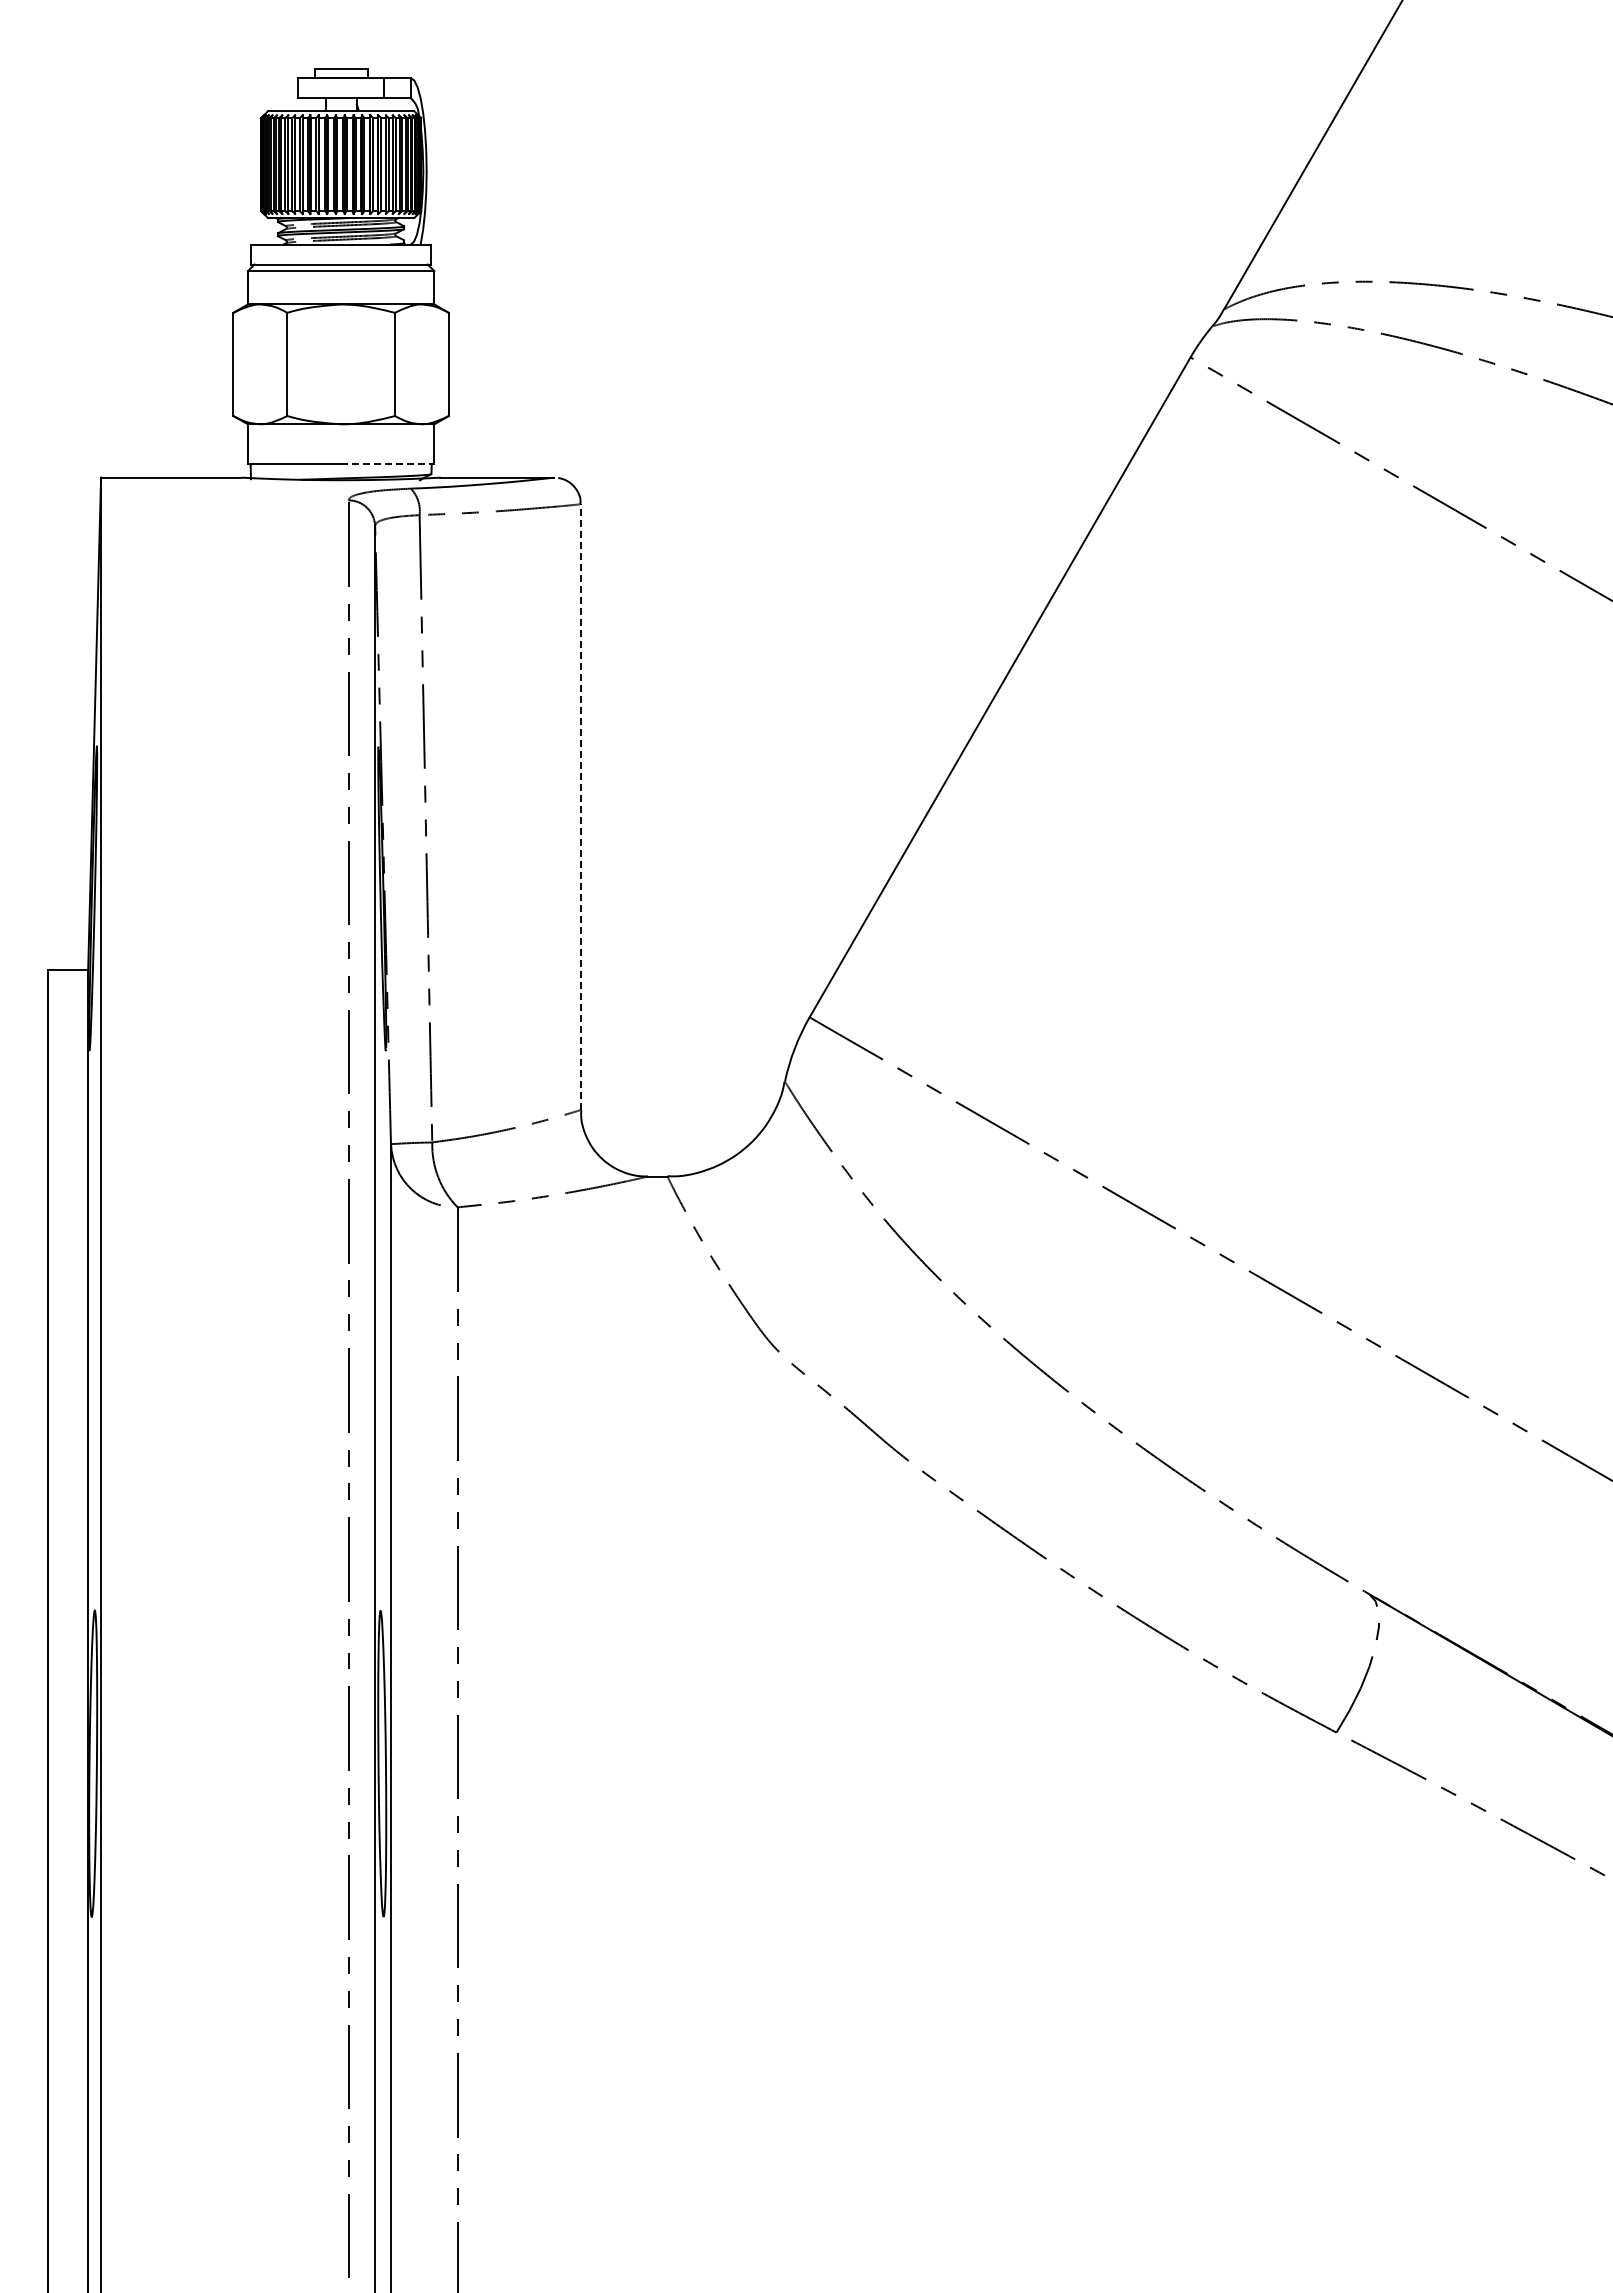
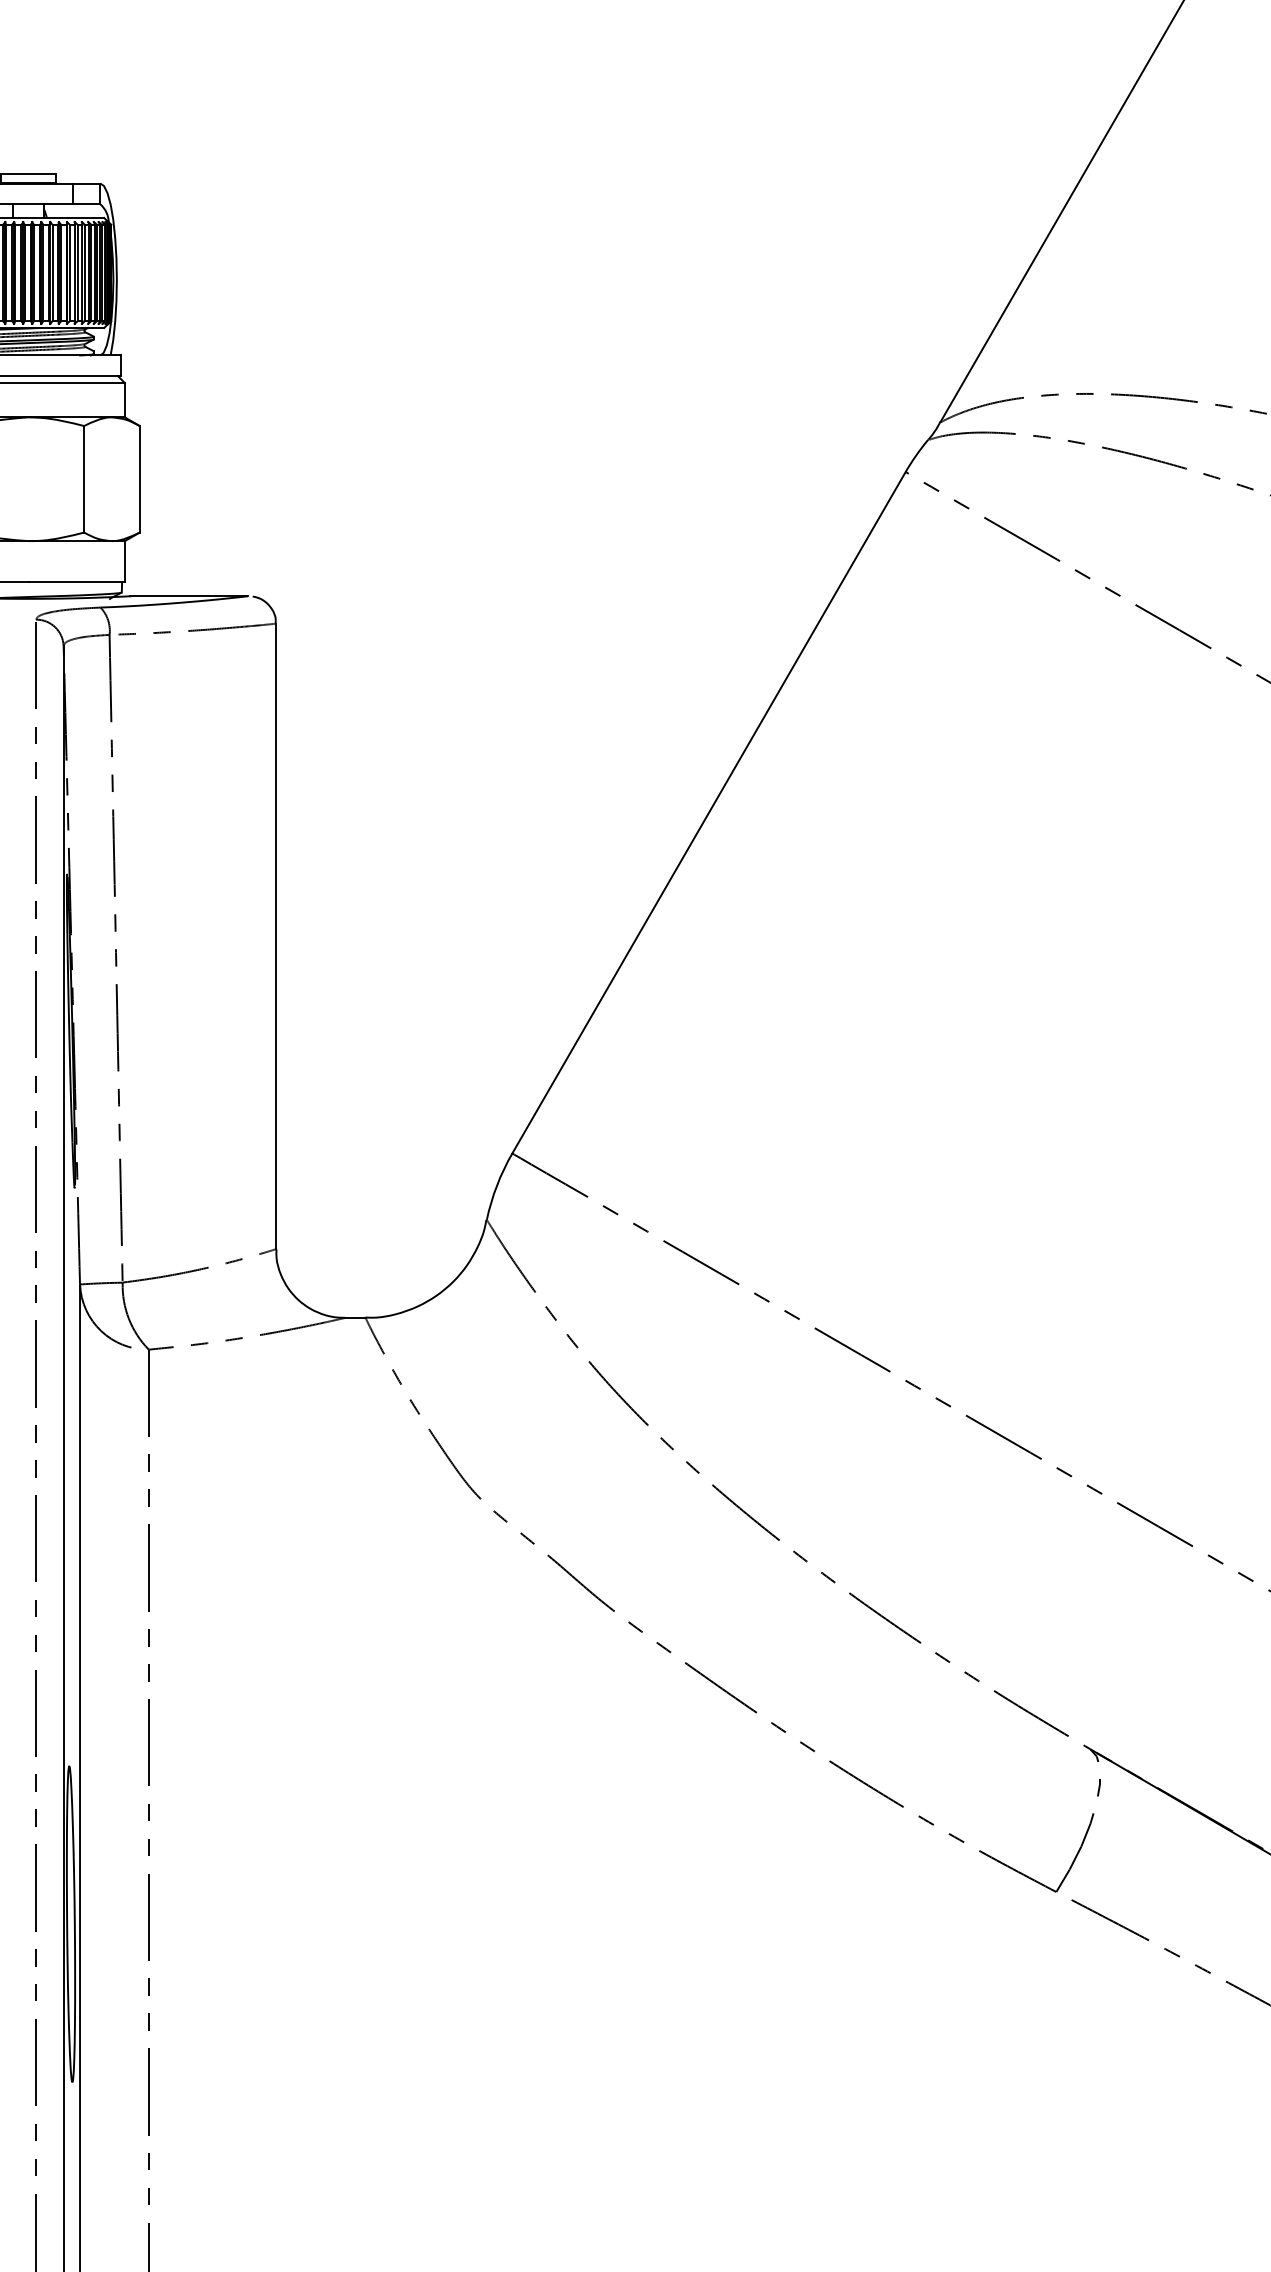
line: (387, 464) -> (76, 582), dashed -> solid
line: (580, 807) -> (275, 936), dashed -> solid

